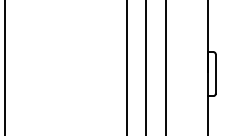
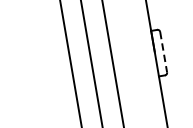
line: (215, 74) -> (163, 52), solid -> dashed

